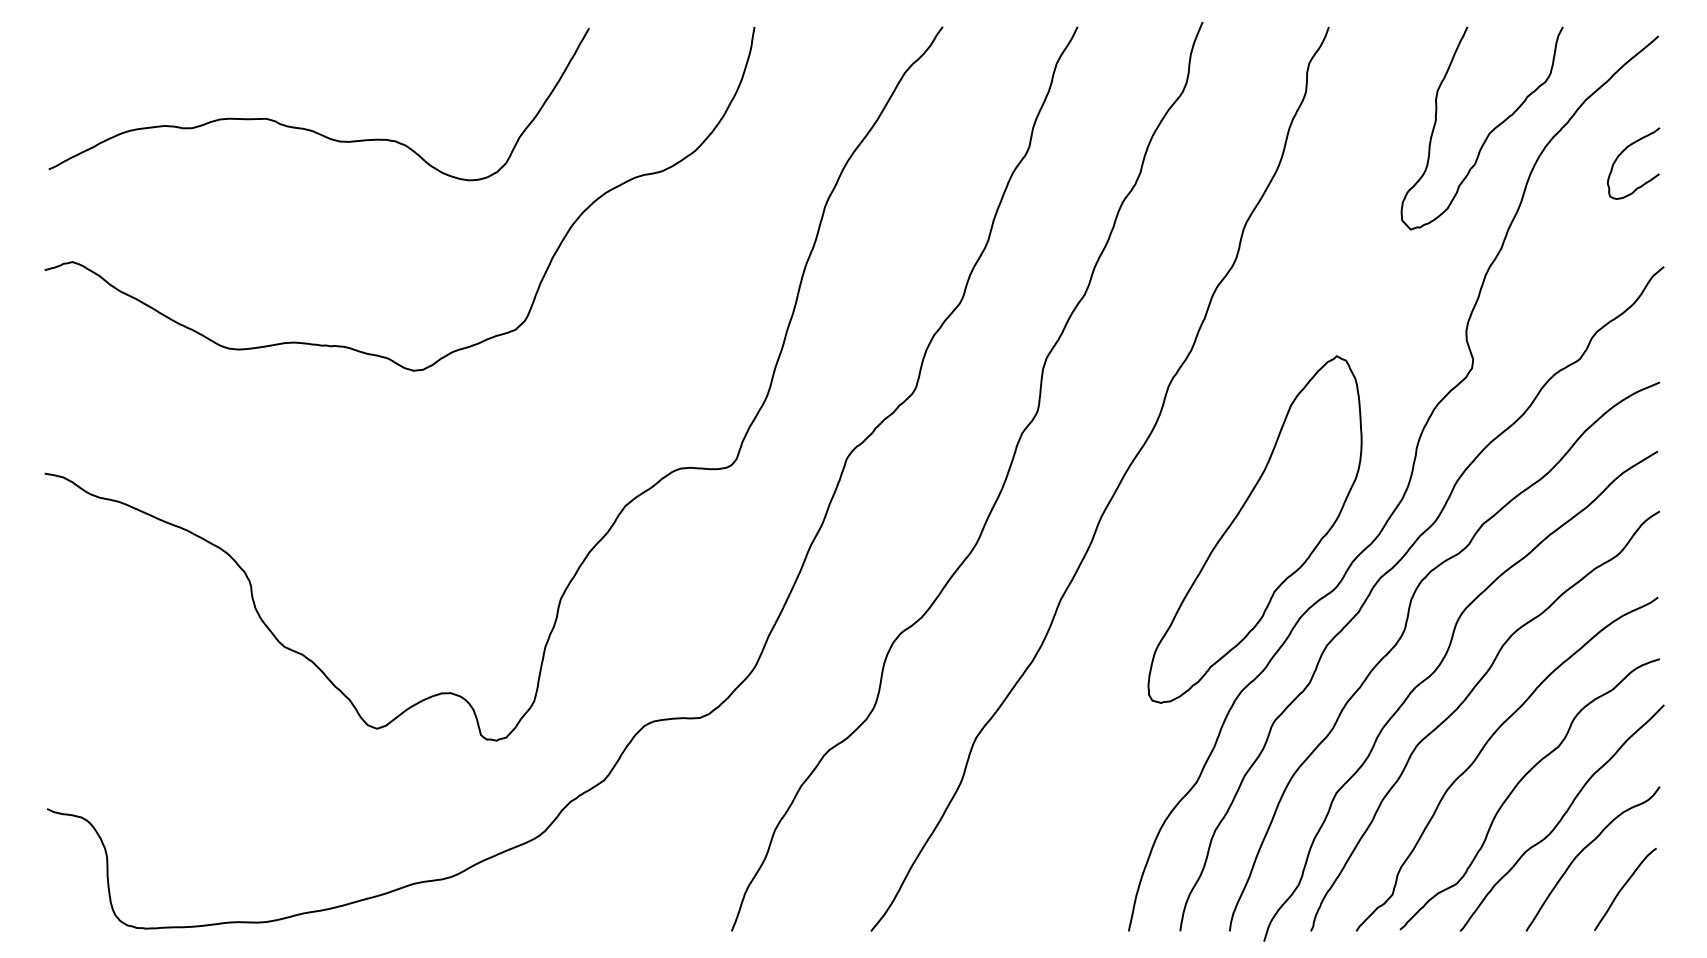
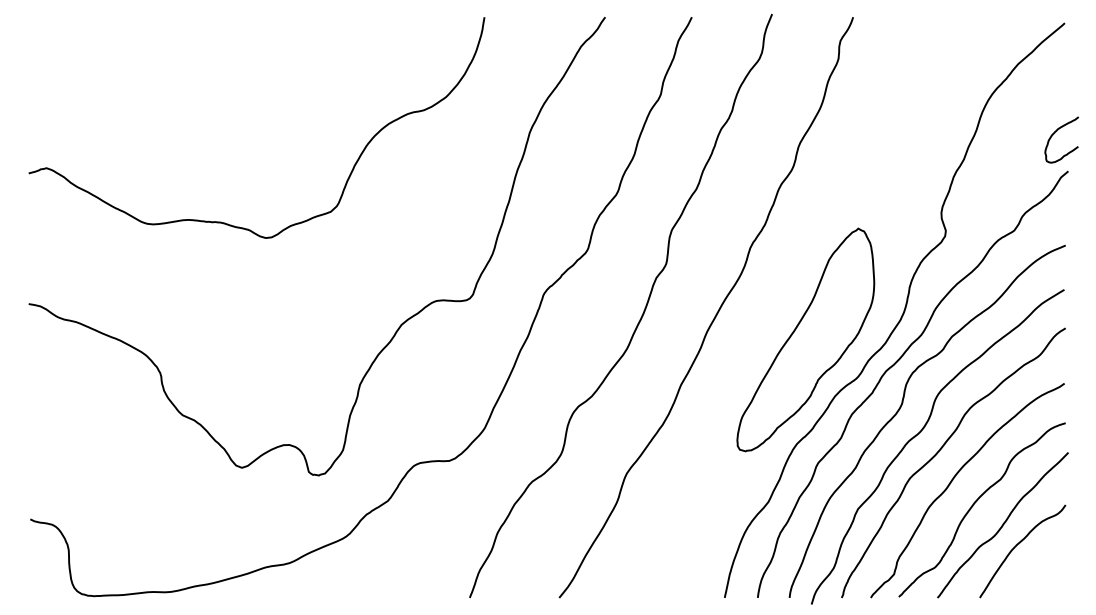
curve: (310, 128) -> (199, 82), removed
curve: (1488, 133) -> (955, 85), removed
curve: (1623, 153) -> (1055, 133), moved
curve: (1625, 887) -> (1043, 569), removed

